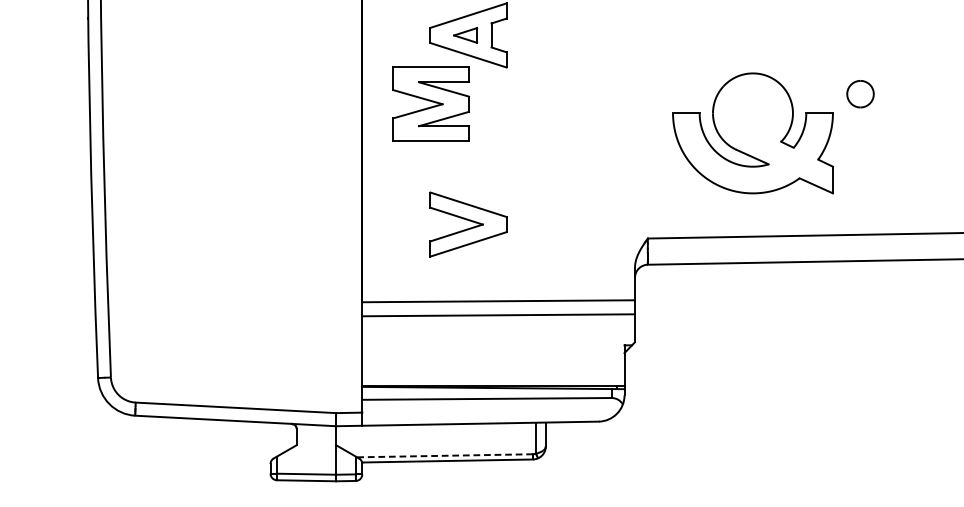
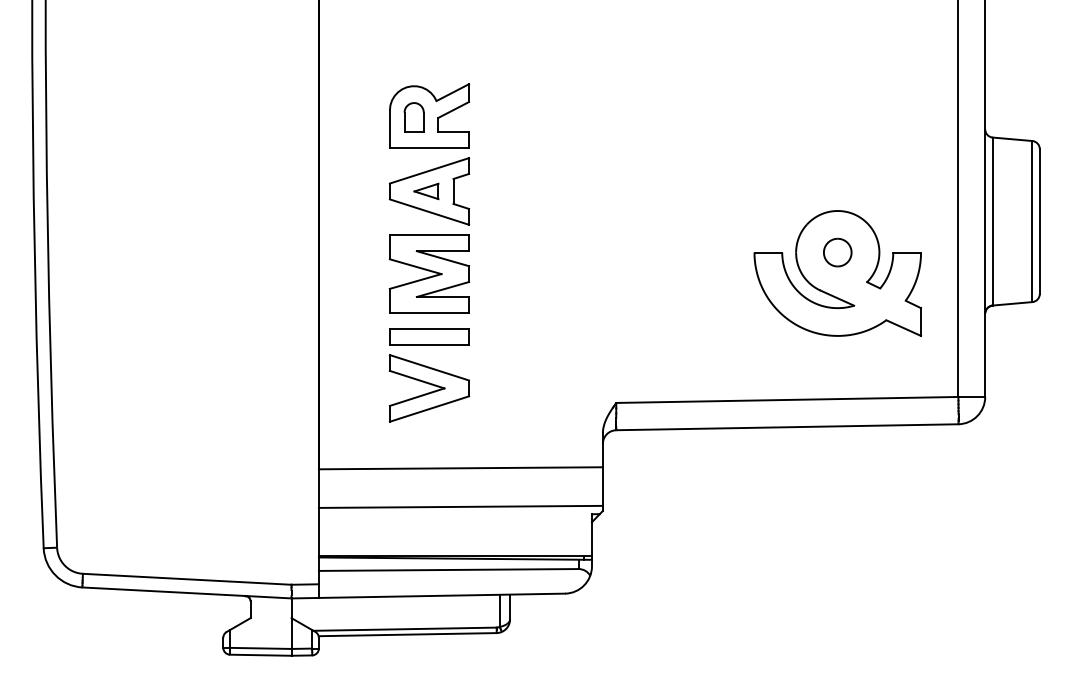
part: (431, 103) -> (429, 273), moved
part: (752, 133) -> (837, 273), moved
part: (468, 174) -> (429, 336), added
line: (498, 314) -> (460, 506), moved
line: (445, 456) -> (405, 629), dashed -> solid

